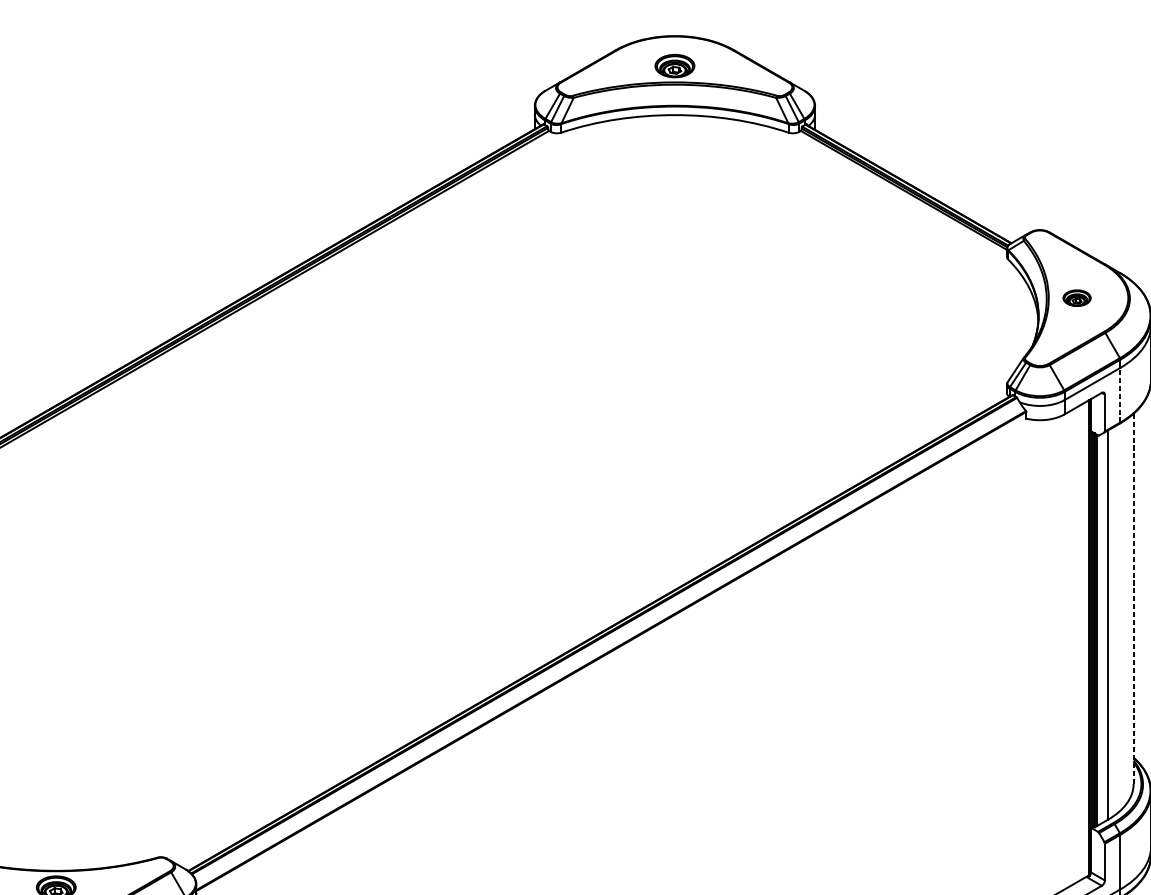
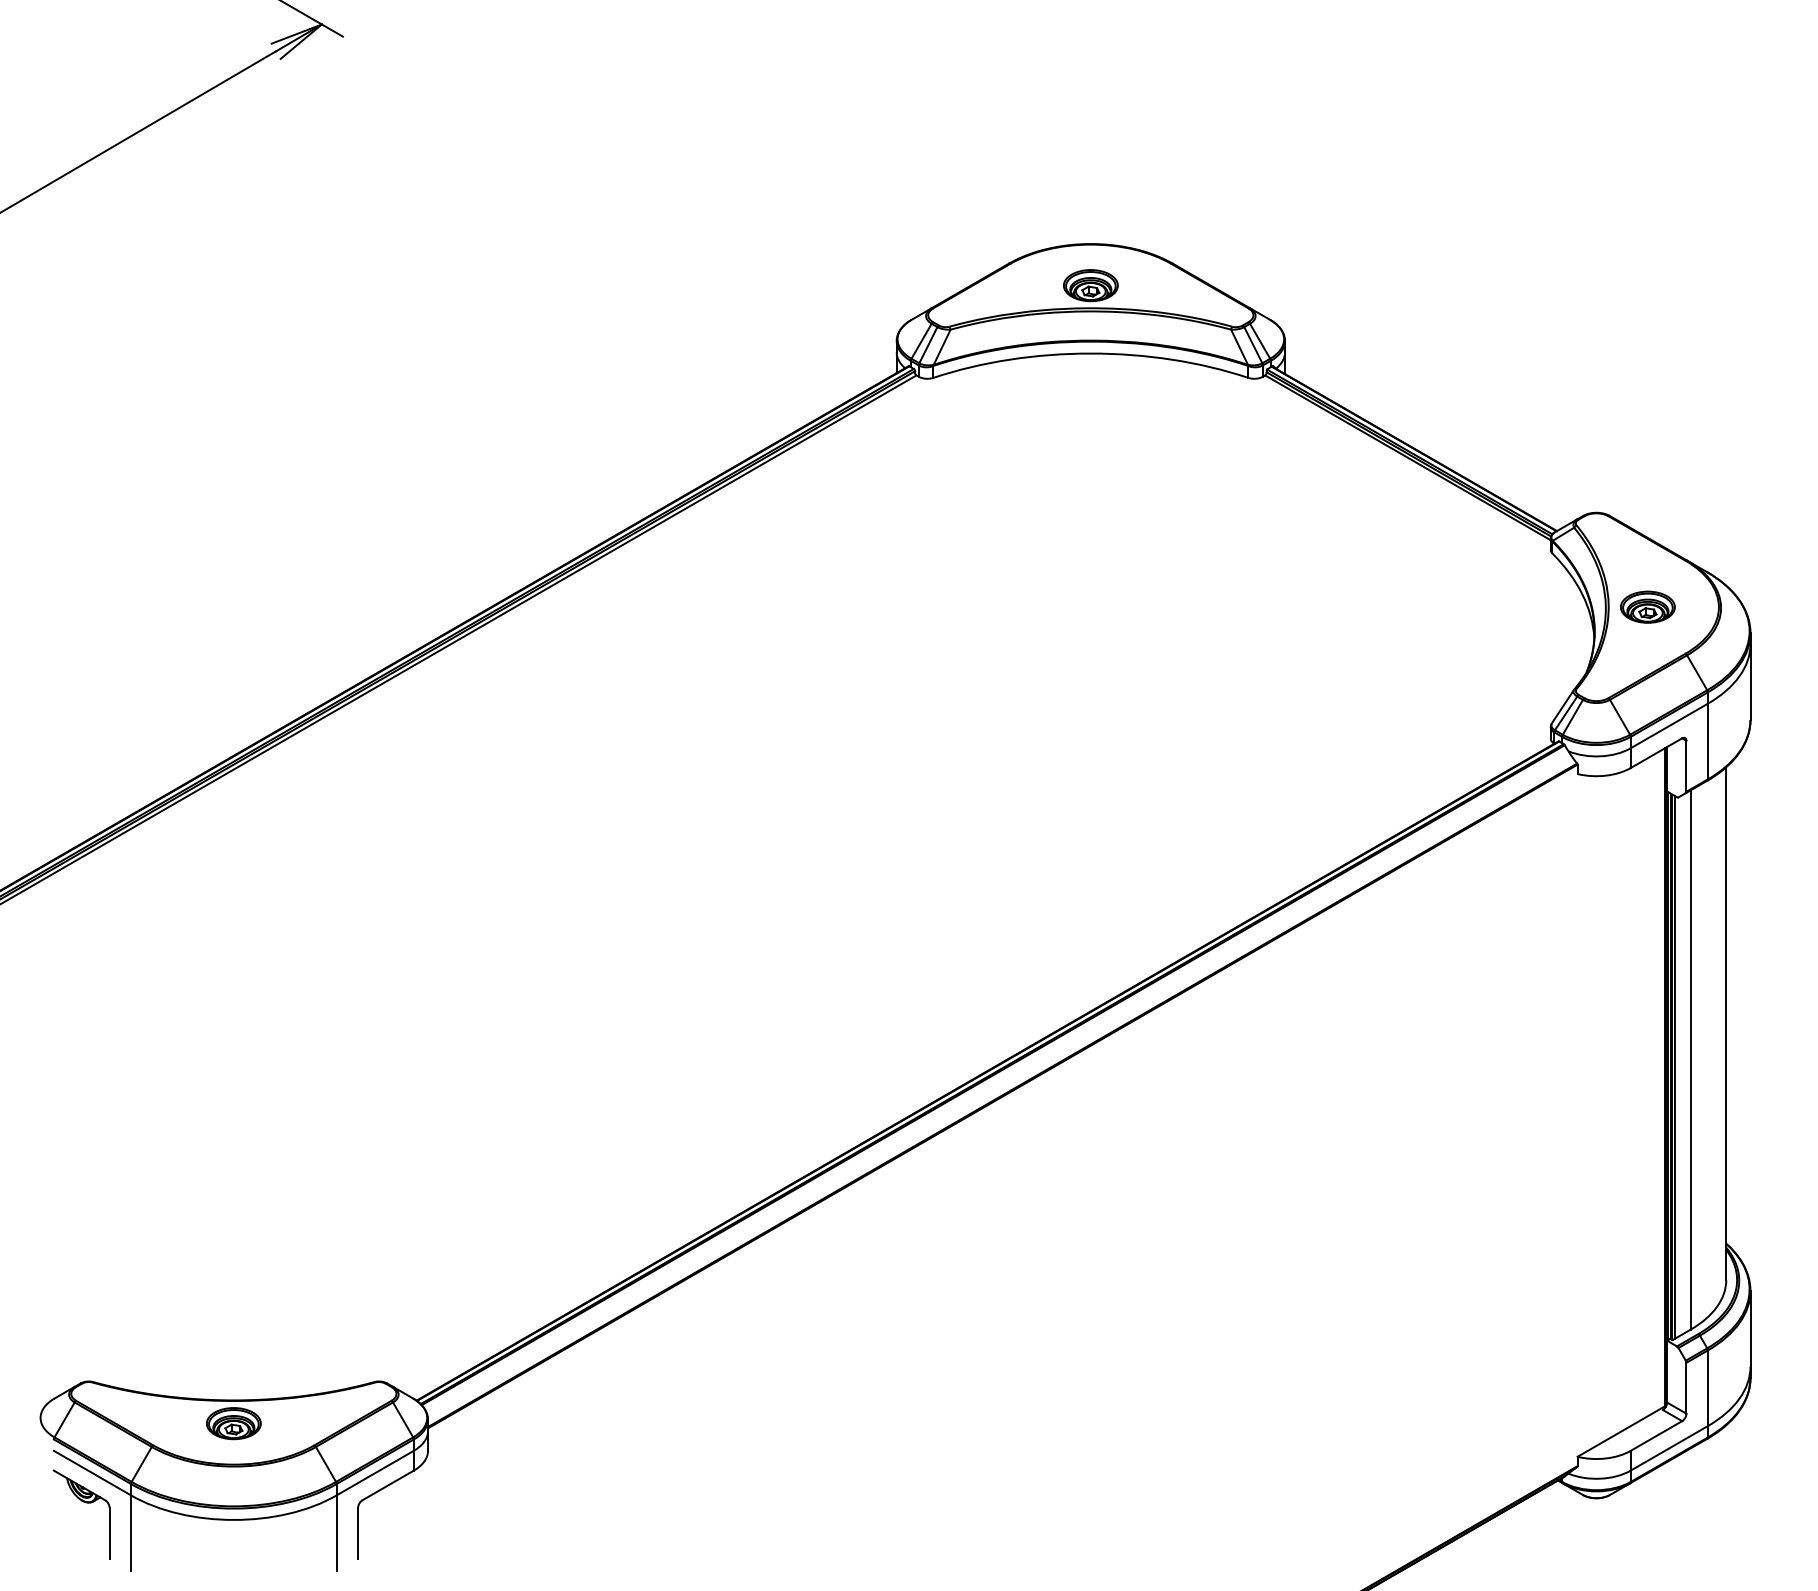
part: (1076, 297) -> (1647, 606), size x1.43
line: (1120, 395) -> (1707, 741), dashed -> solid
line: (1133, 598) -> (1726, 1023), dashed -> solid

